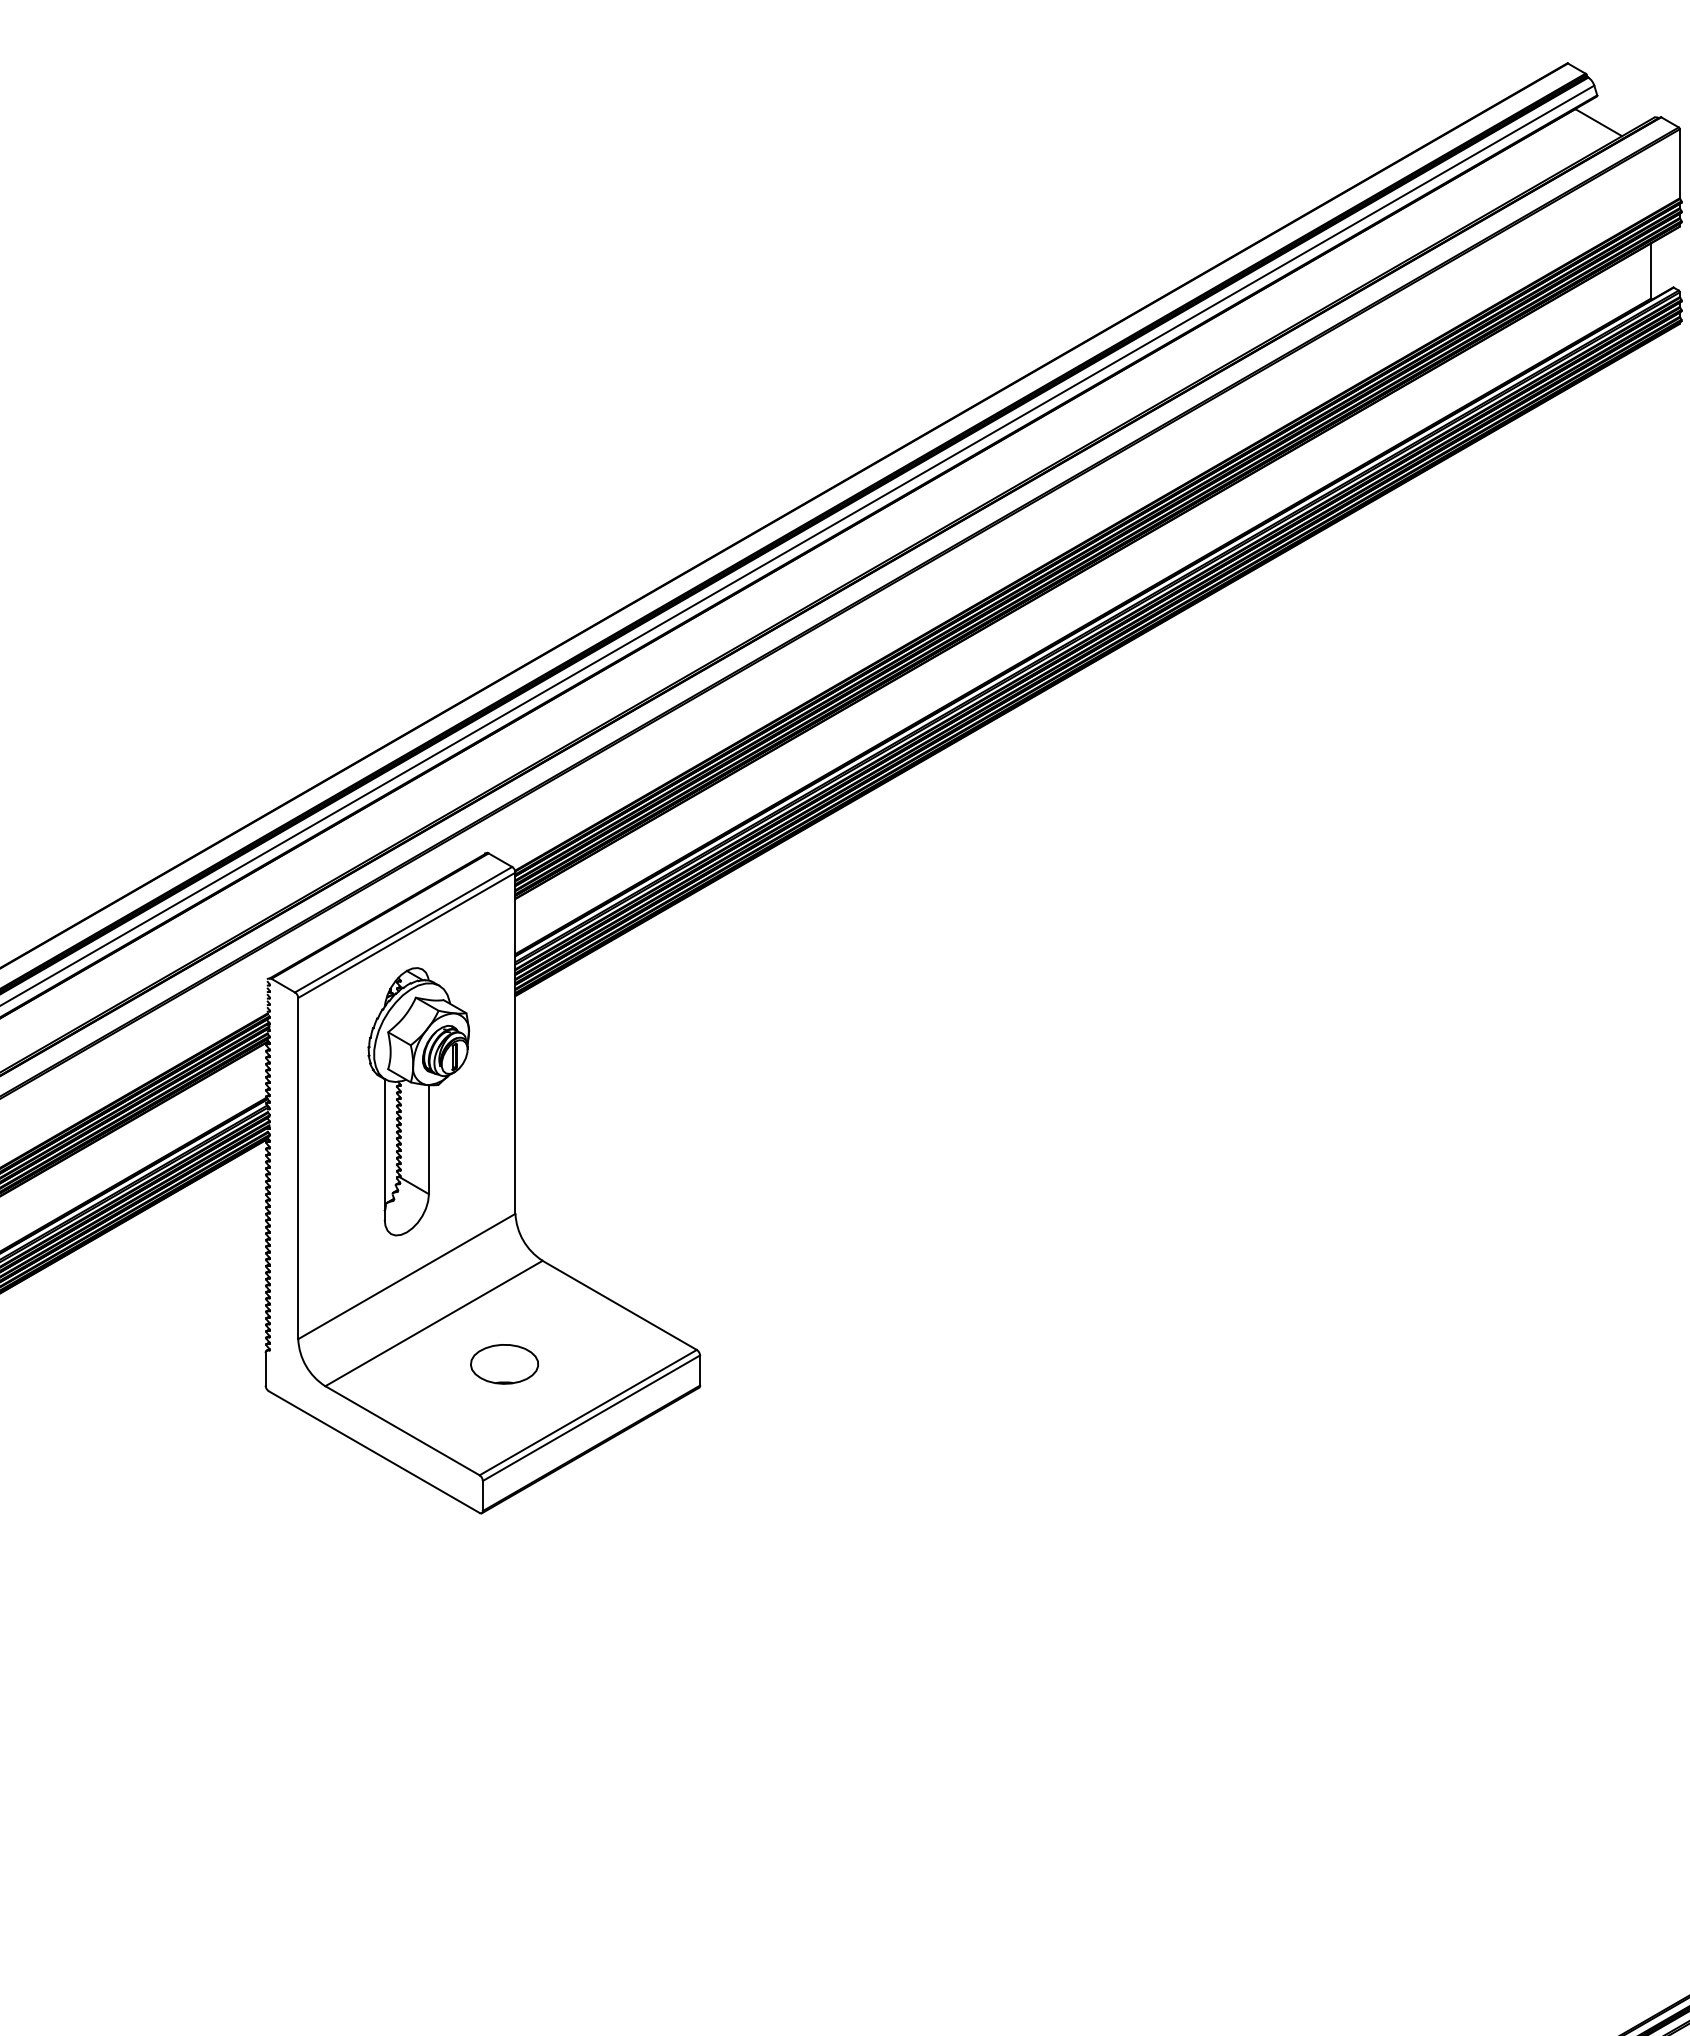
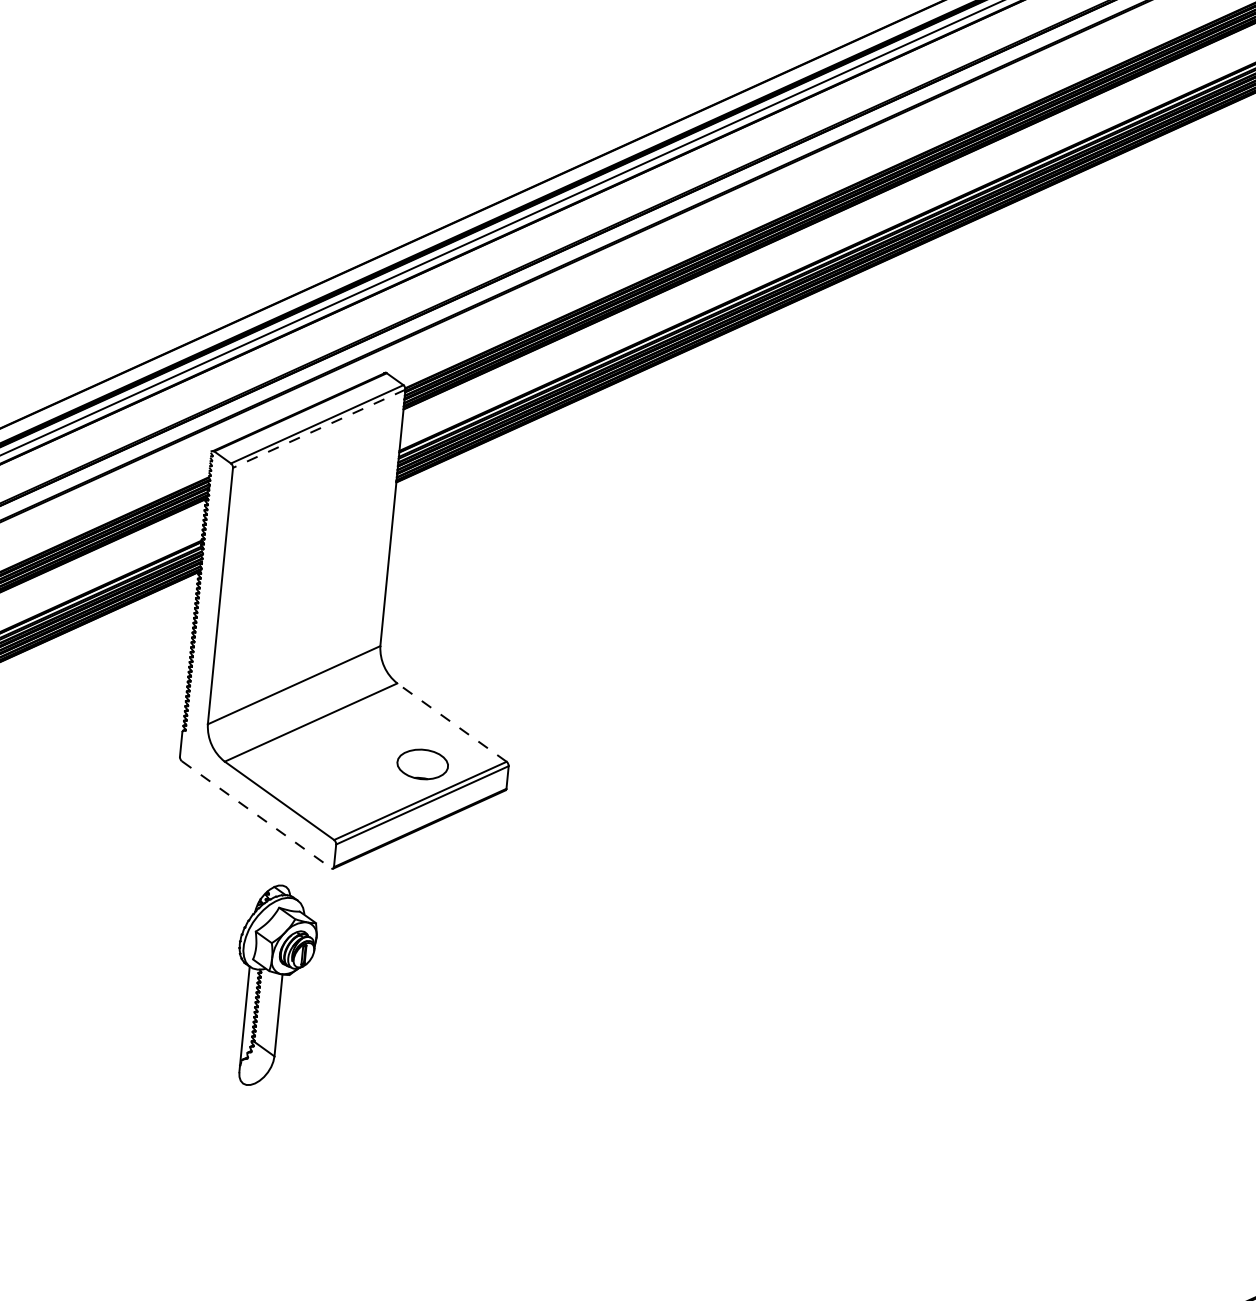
line: (406, 935) -> (319, 428), solid -> dashed
part: (418, 1101) -> (273, 985), moved
line: (619, 1305) -> (451, 722), solid -> dashed
part: (504, 1364) -> (422, 764), moved
line: (374, 1452) -> (256, 815), solid -> dashed

